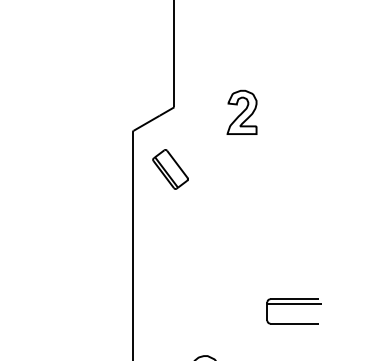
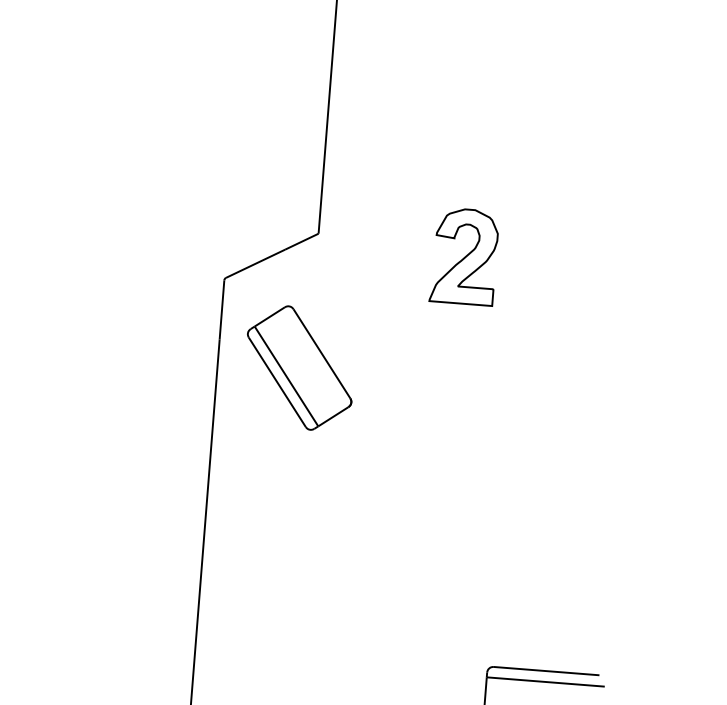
part: (170, 169) -> (299, 368), size x1.43

